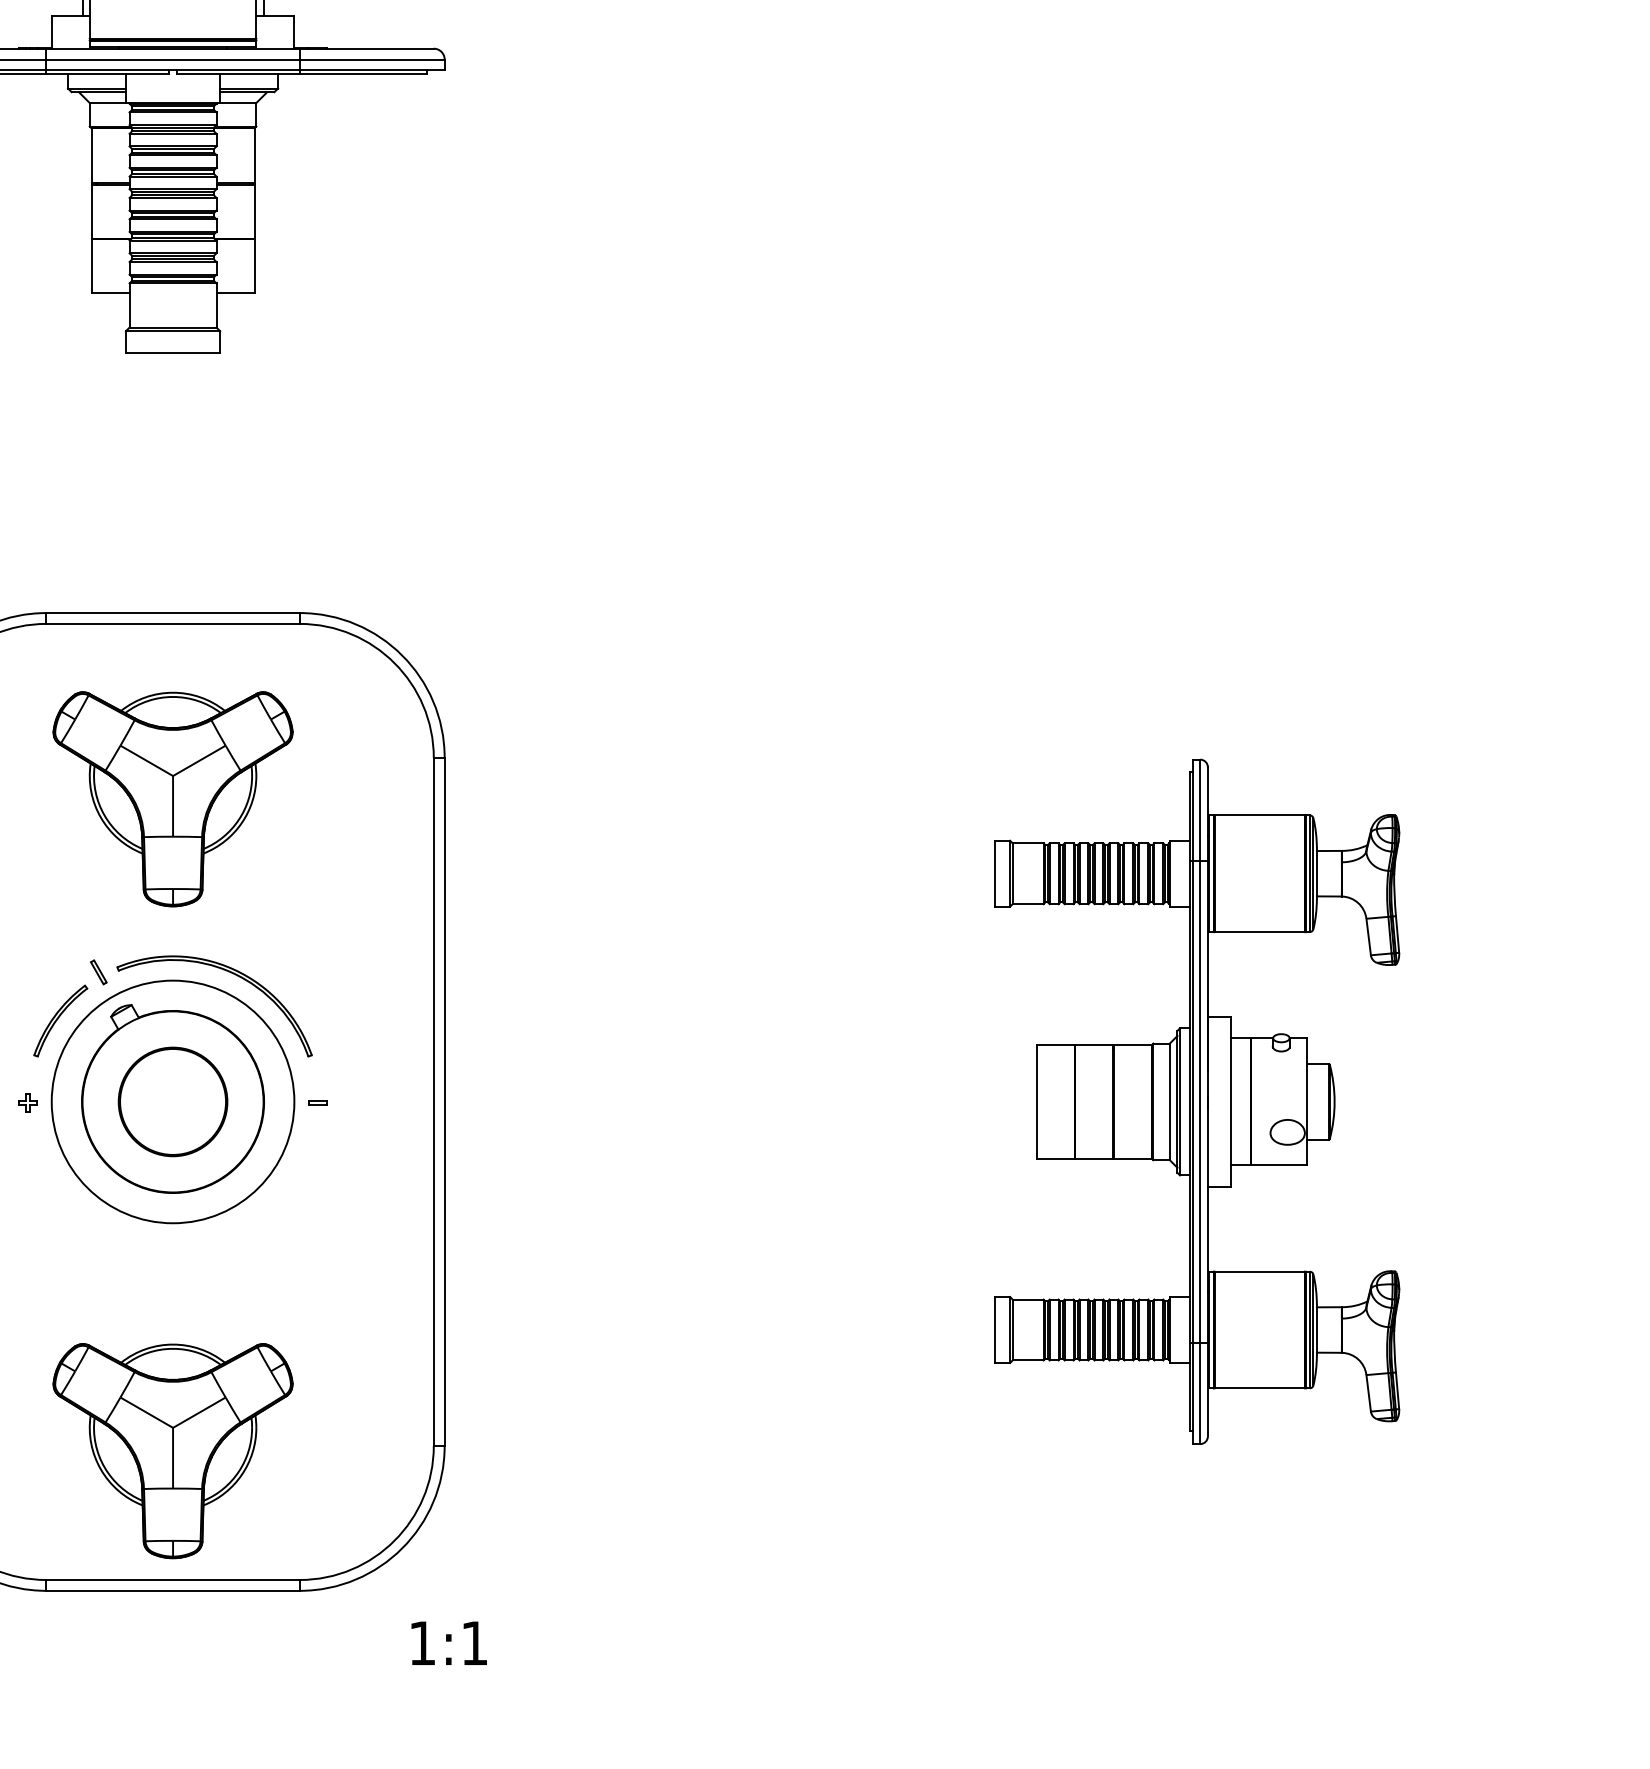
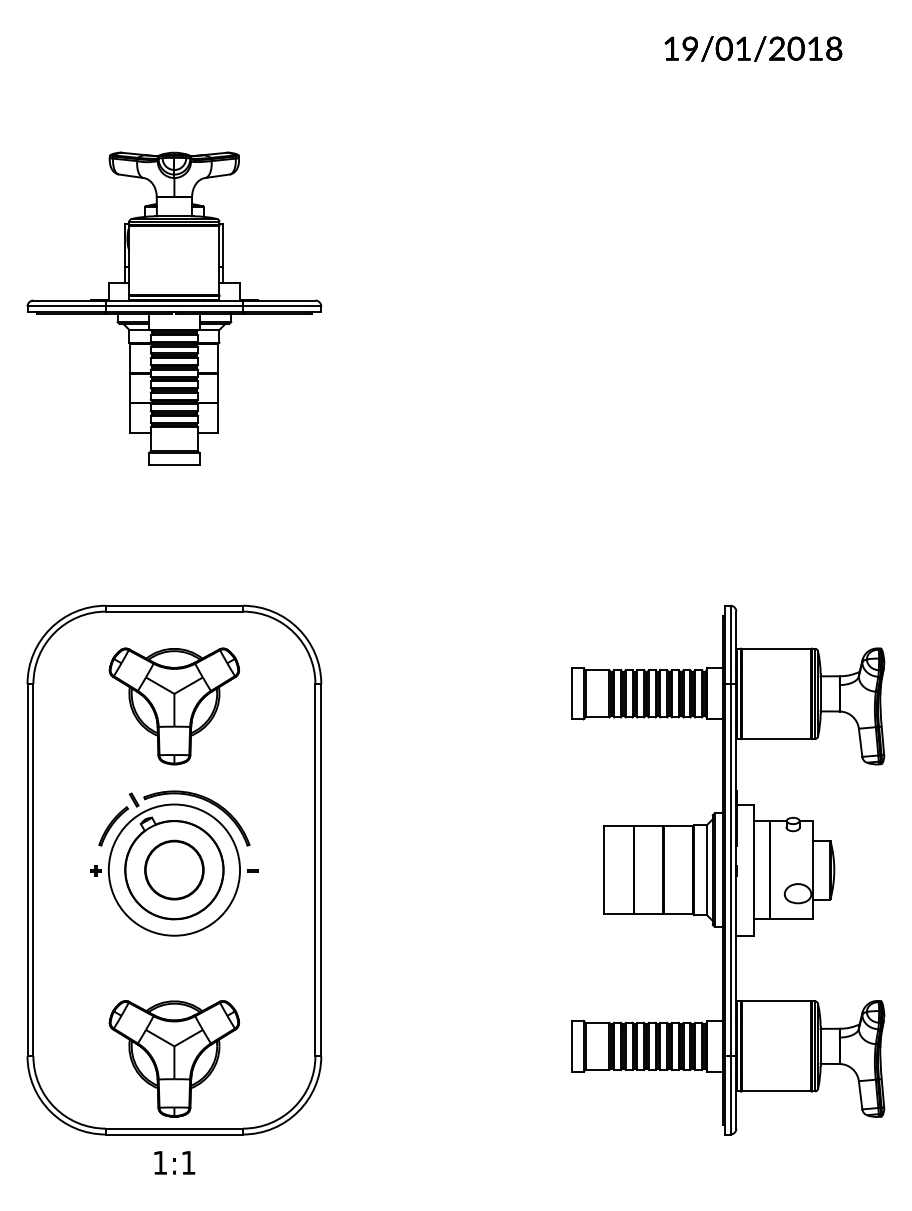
part: (1197, 1100) -> (728, 869), size x1.43
text: (448, 1642) -> (174, 1162), moved

